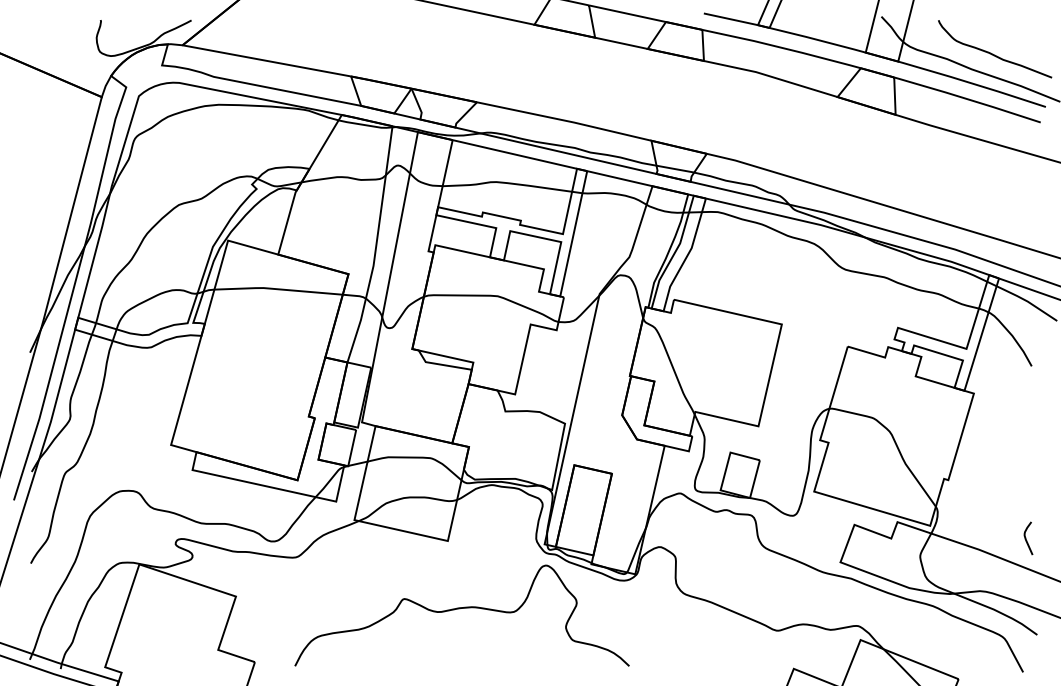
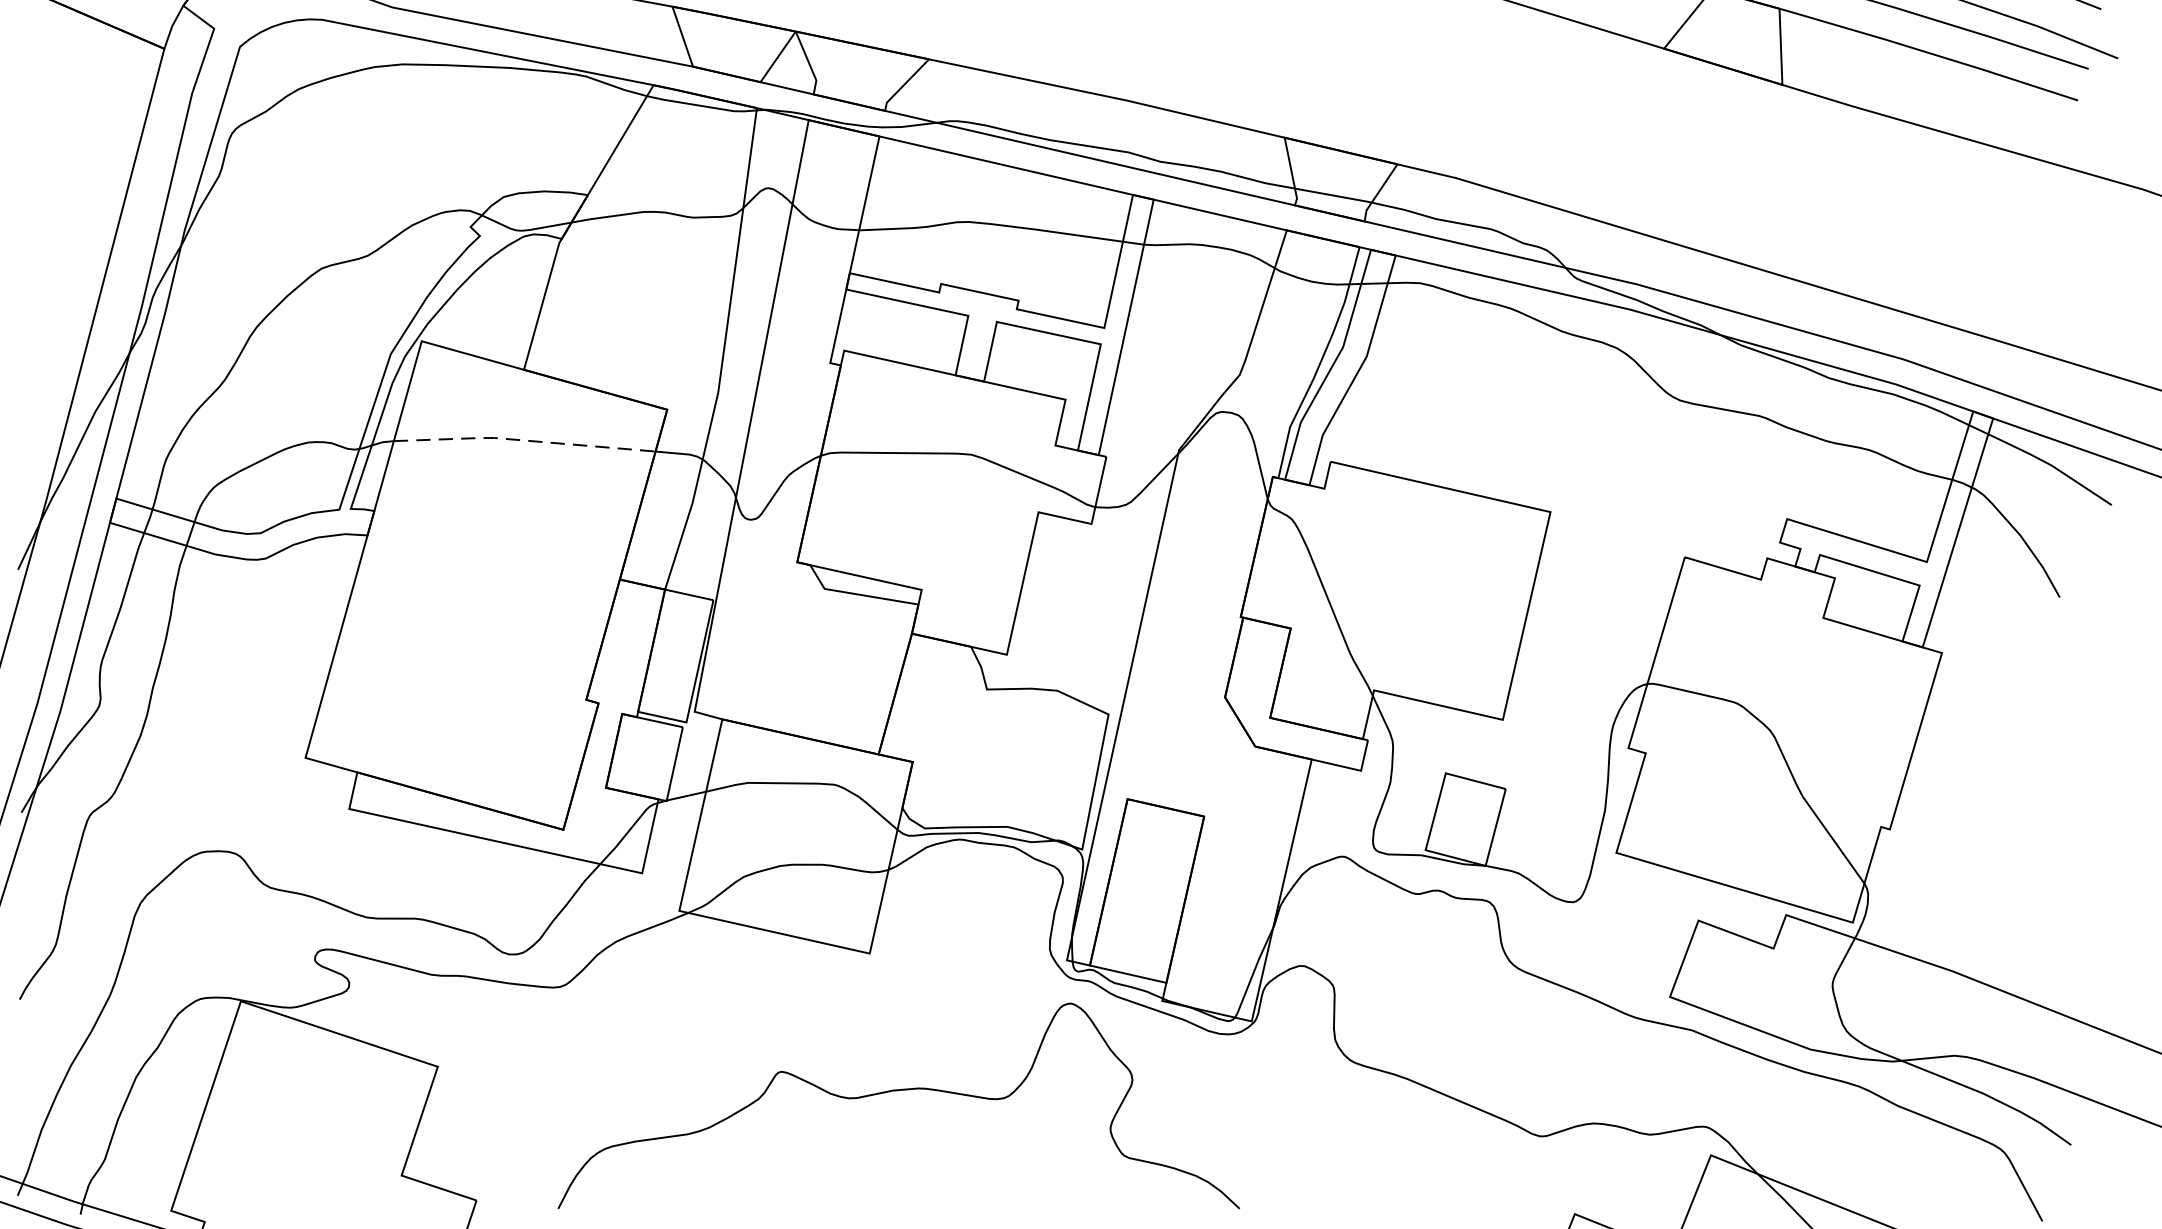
line: (277, 289) -> (522, 440), solid -> dashed
curve: (1026, 538) -> (2049, 948), removed

